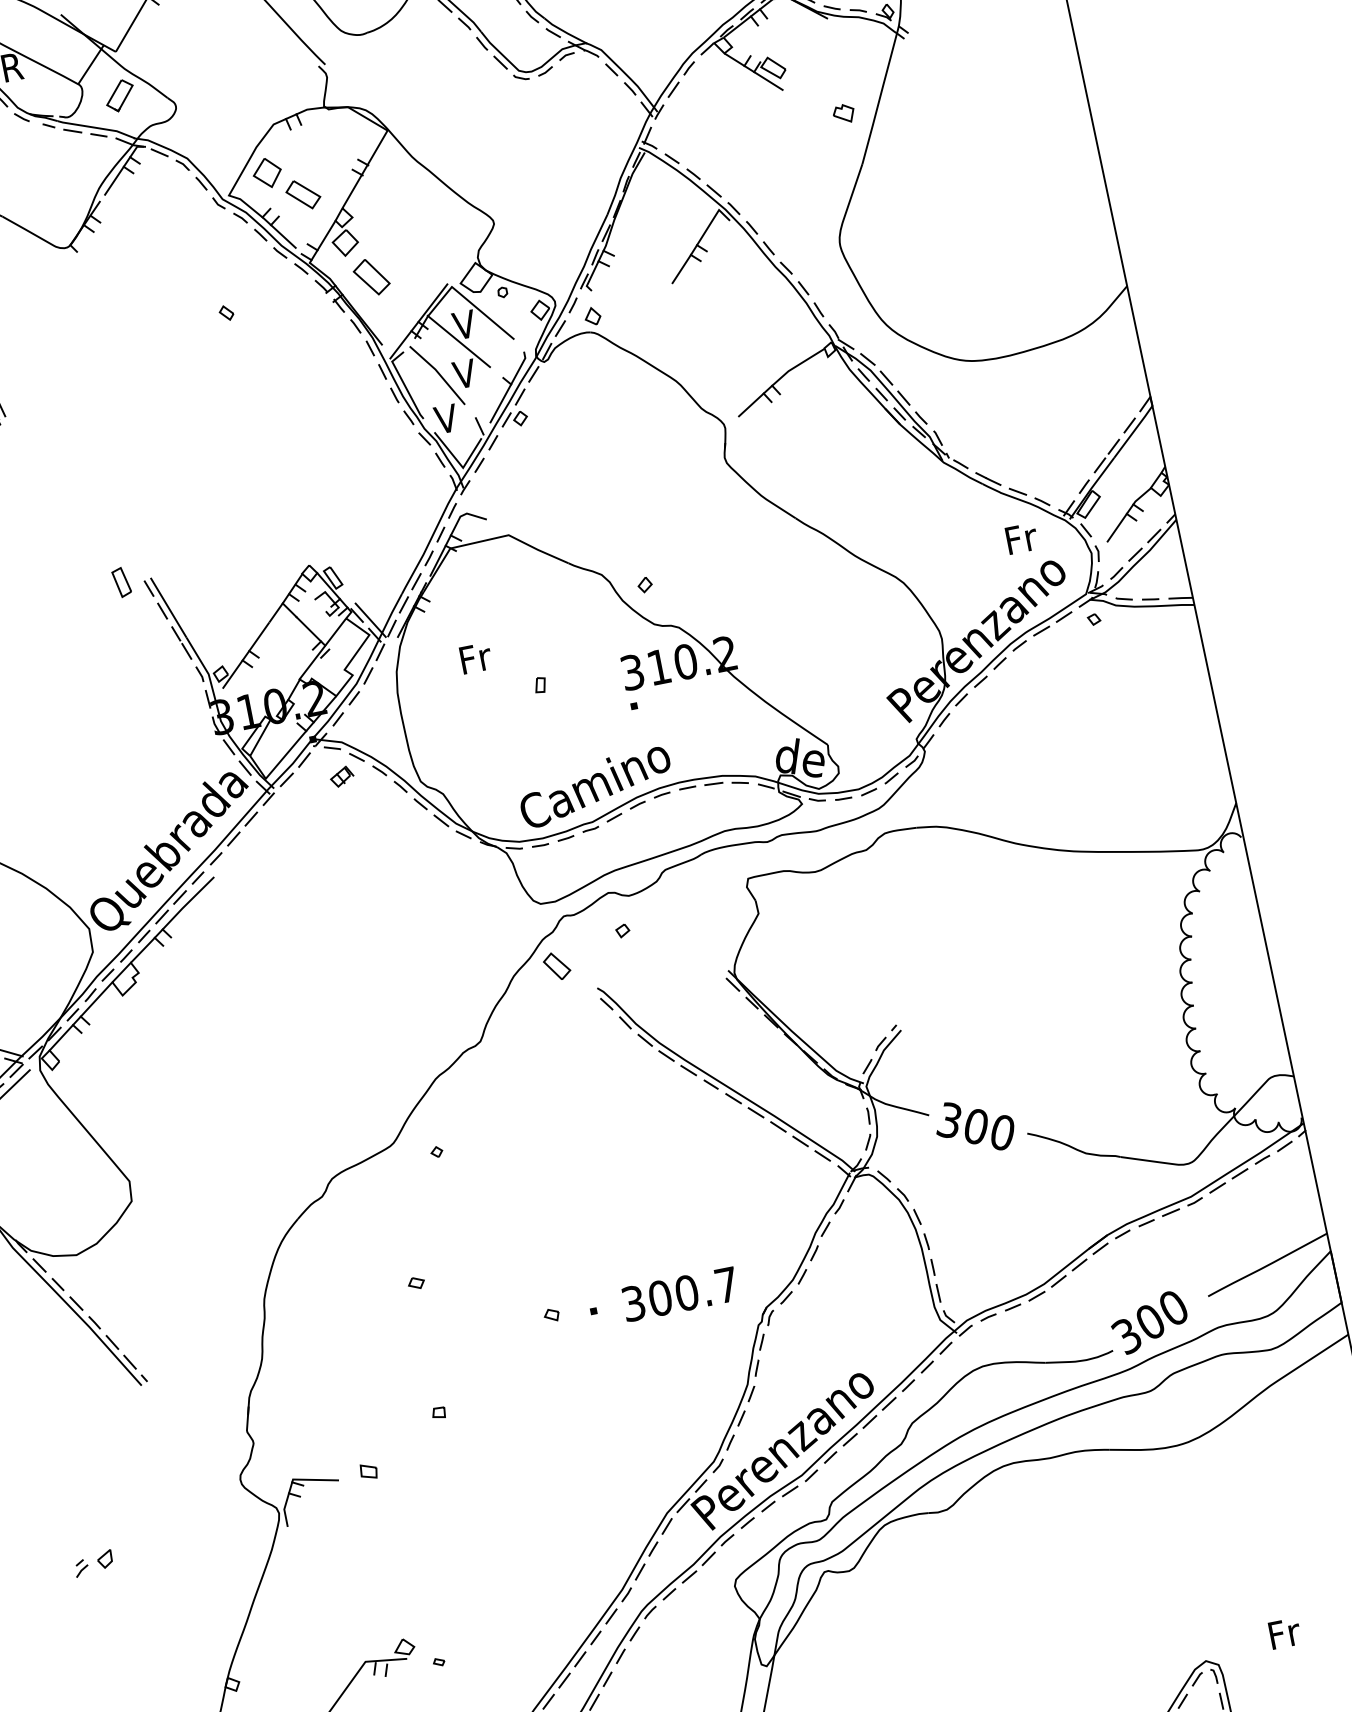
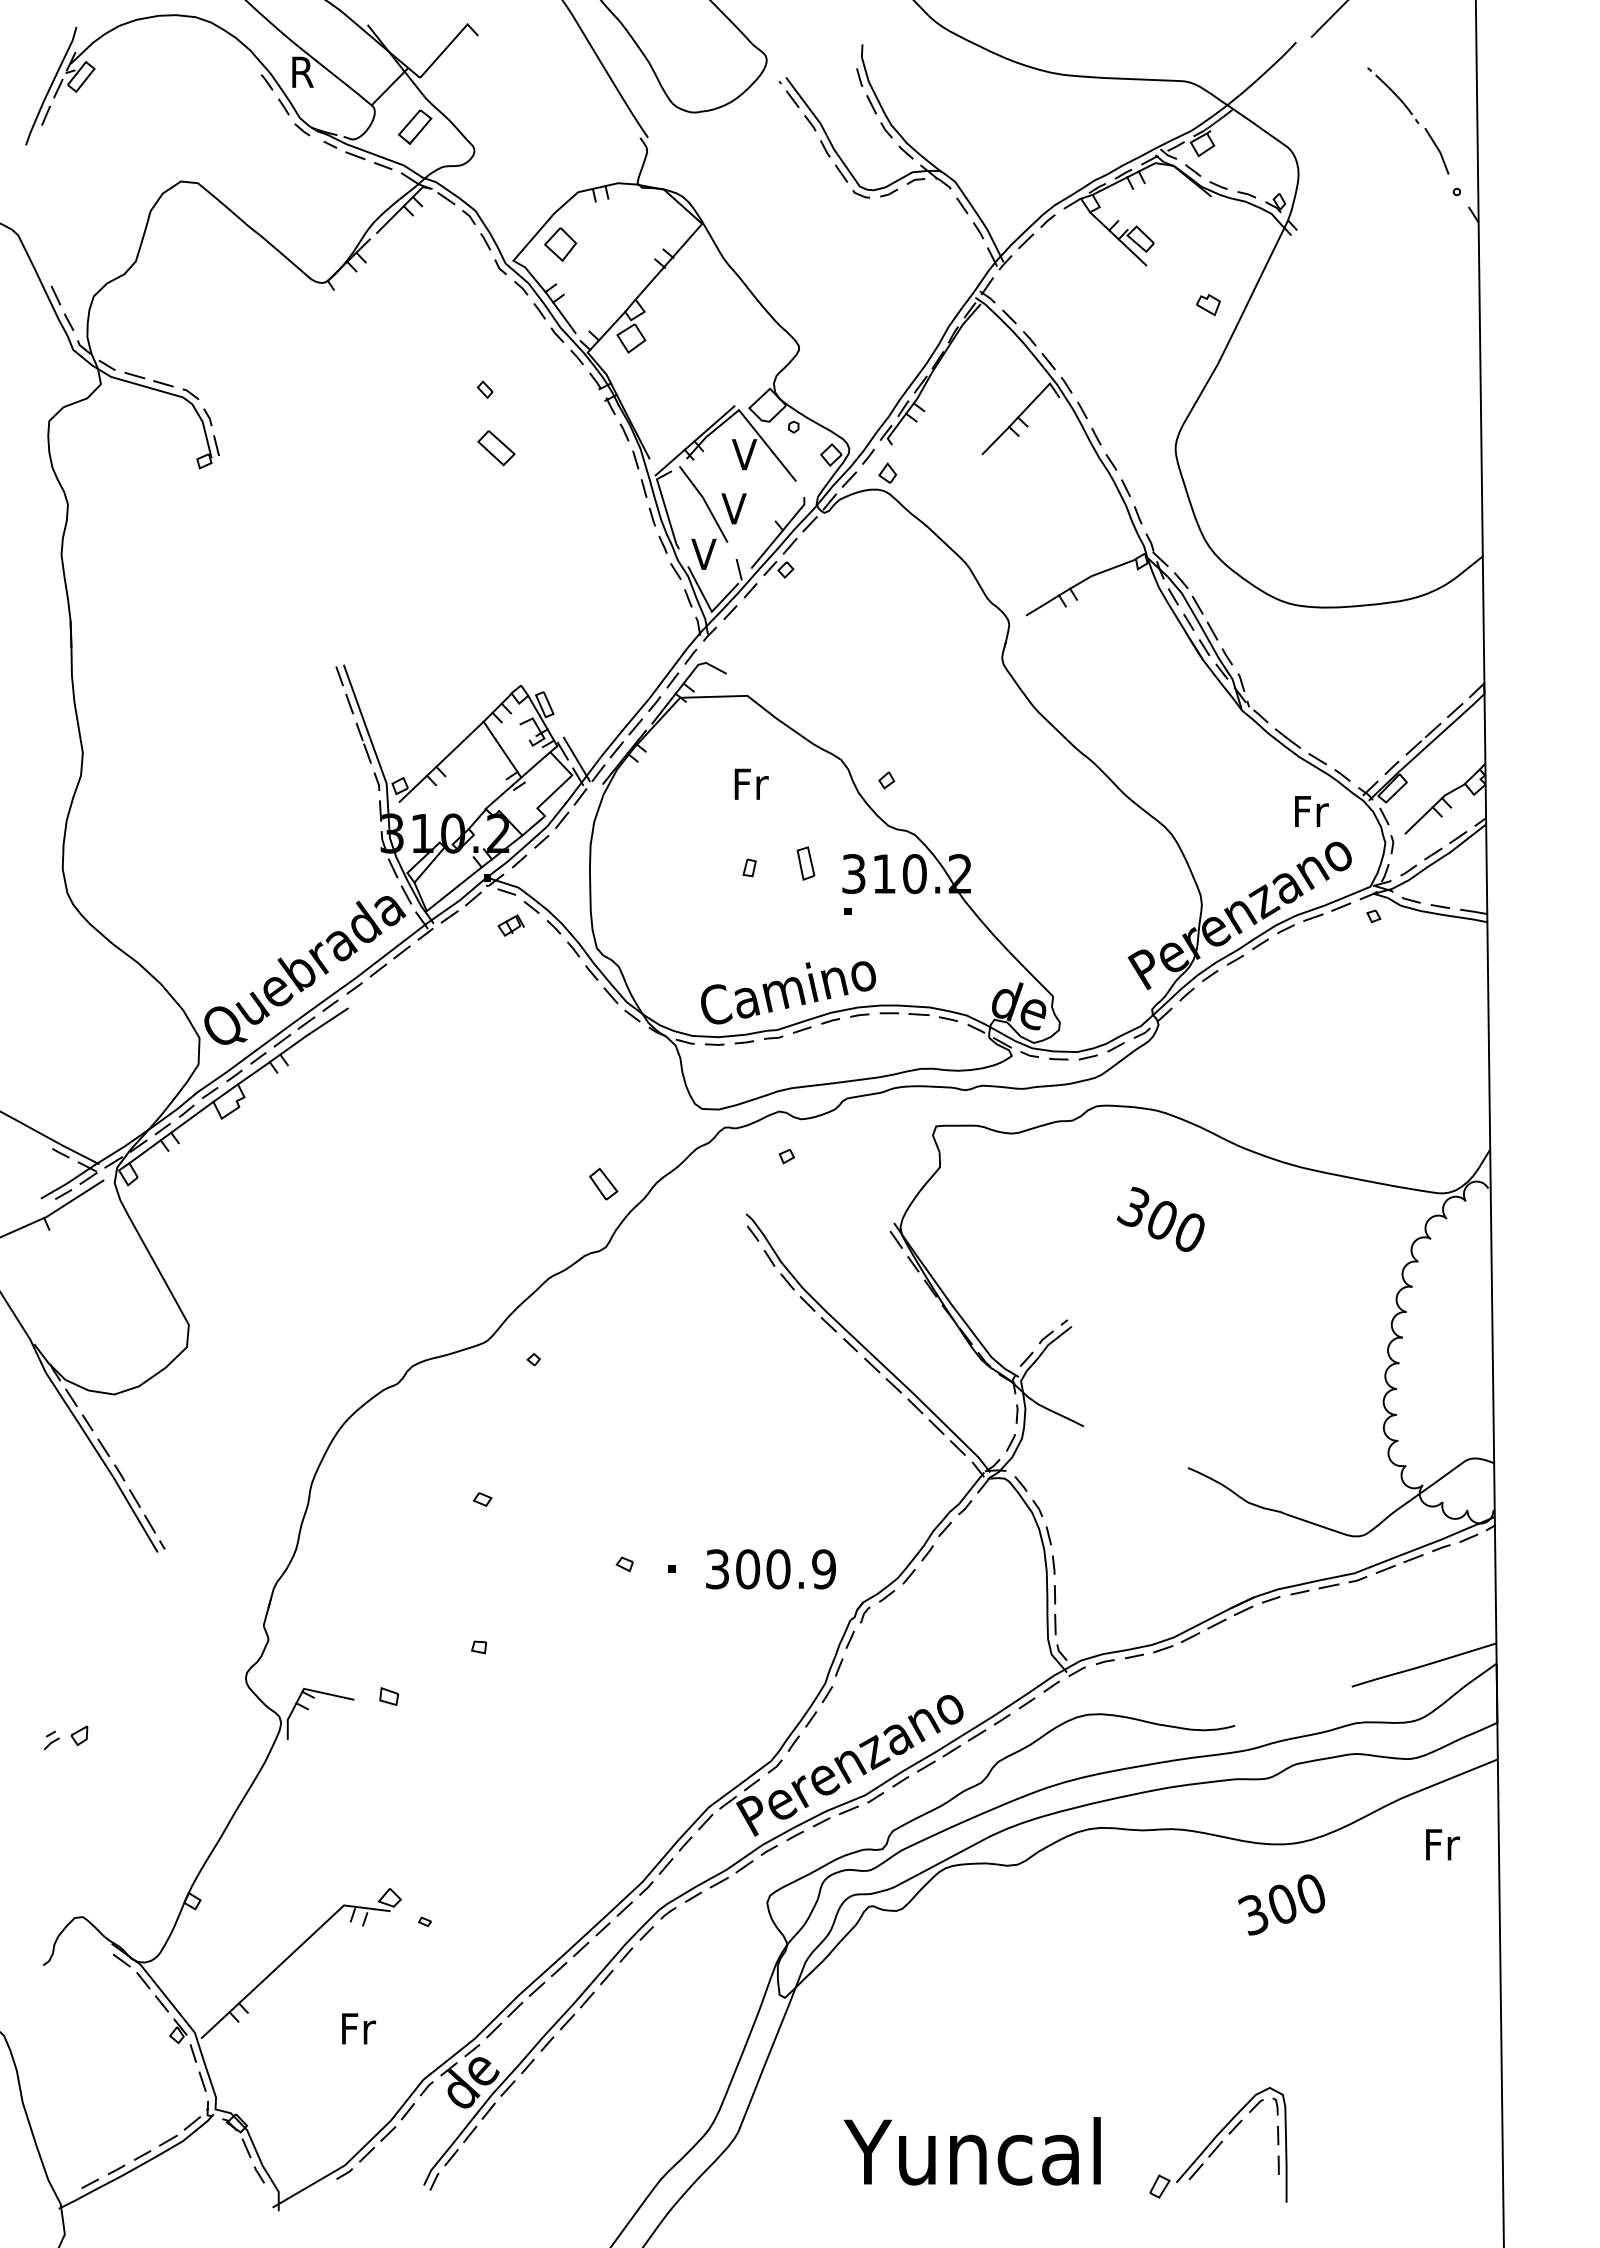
part: (303, 195) -> (496, 448), moved
part: (371, 276) -> (652, 381), removed
line: (458, 341) -> (734, 471), removed
part: (121, 582) -> (805, 863), moved
text: (475, 657) -> (751, 783), moved
part: (556, 965) -> (603, 1183), moved
text: (974, 1125) -> (1160, 1218), moved
text: (726, 1285) -> (823, 1569), 300.7 -> 300.9
text: (1149, 1322) -> (1281, 1904), moved
text: (1284, 1633) -> (1442, 1844), moved

